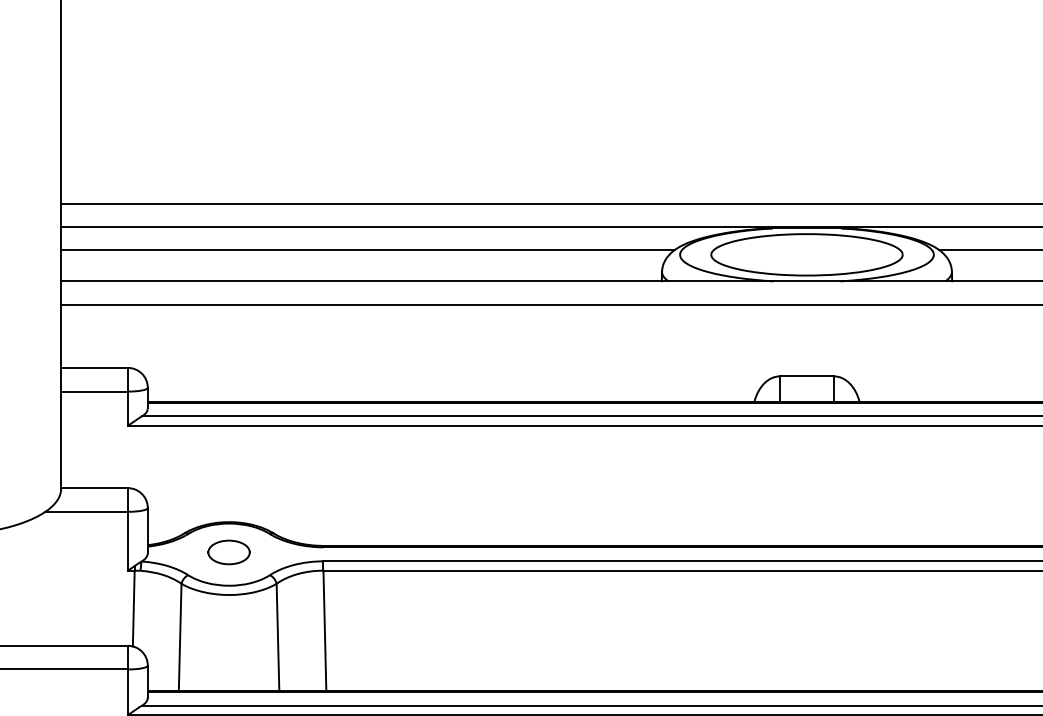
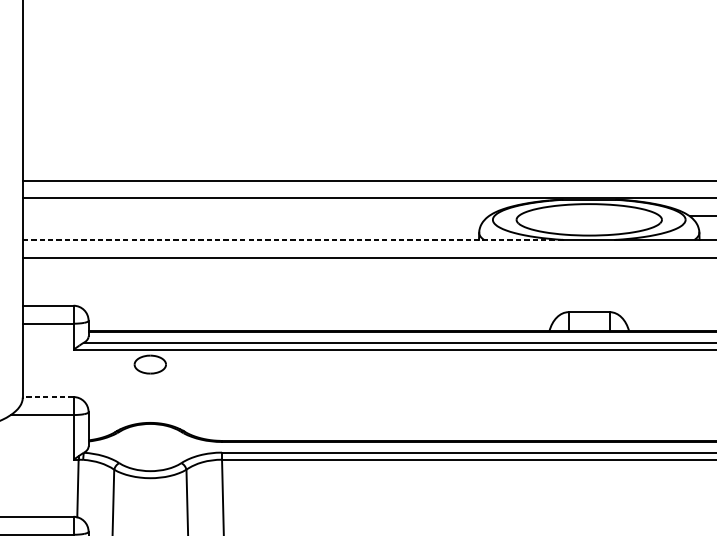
line: (367, 250) -> (255, 216), removed
line: (416, 281) -> (292, 240), solid -> dashed
line: (94, 488) -> (48, 397), solid -> dashed
part: (228, 552) -> (149, 364), moved

